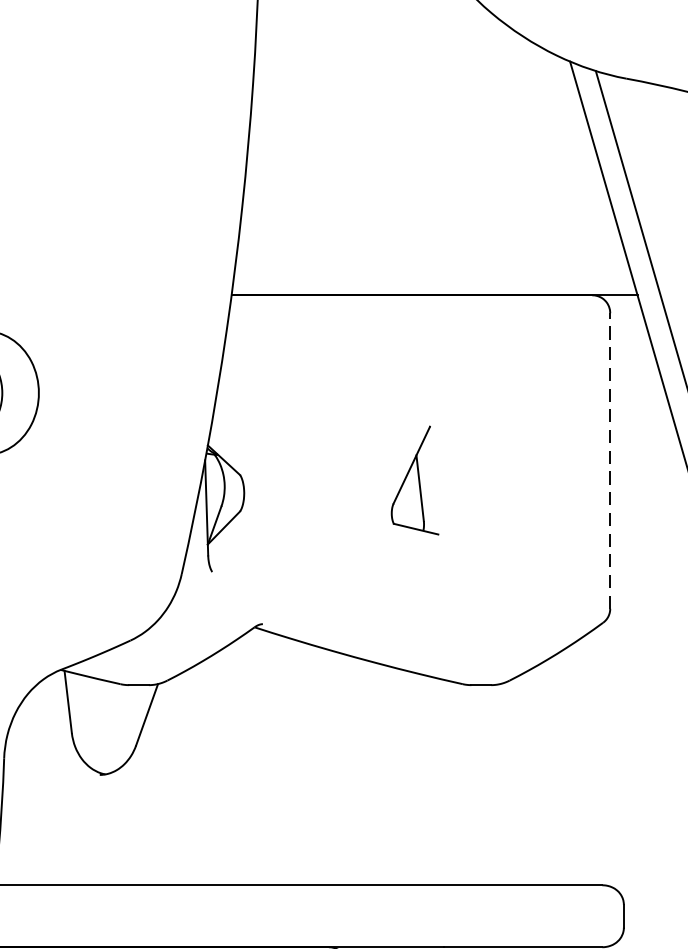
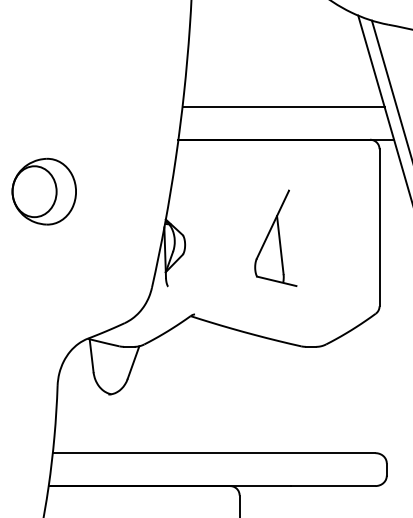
line: (429, 232) -> (283, 106), added
line: (610, 460) -> (379, 227), dashed -> solid
part: (414, 479) -> (275, 237), size x1.67

